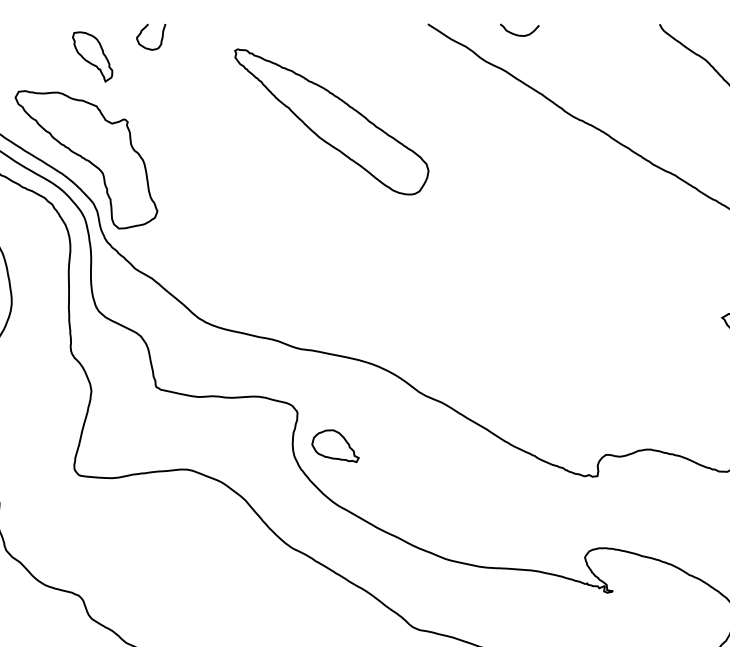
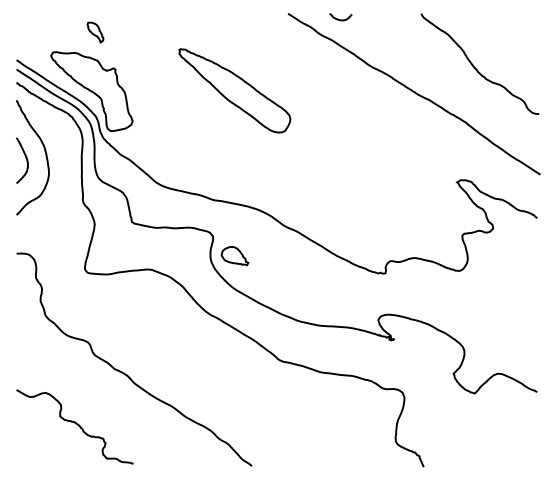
curve: (144, 30) -> (125, 17), removed
part: (92, 56) -> (95, 32), size x0.7
part: (331, 121) -> (234, 90), moved

